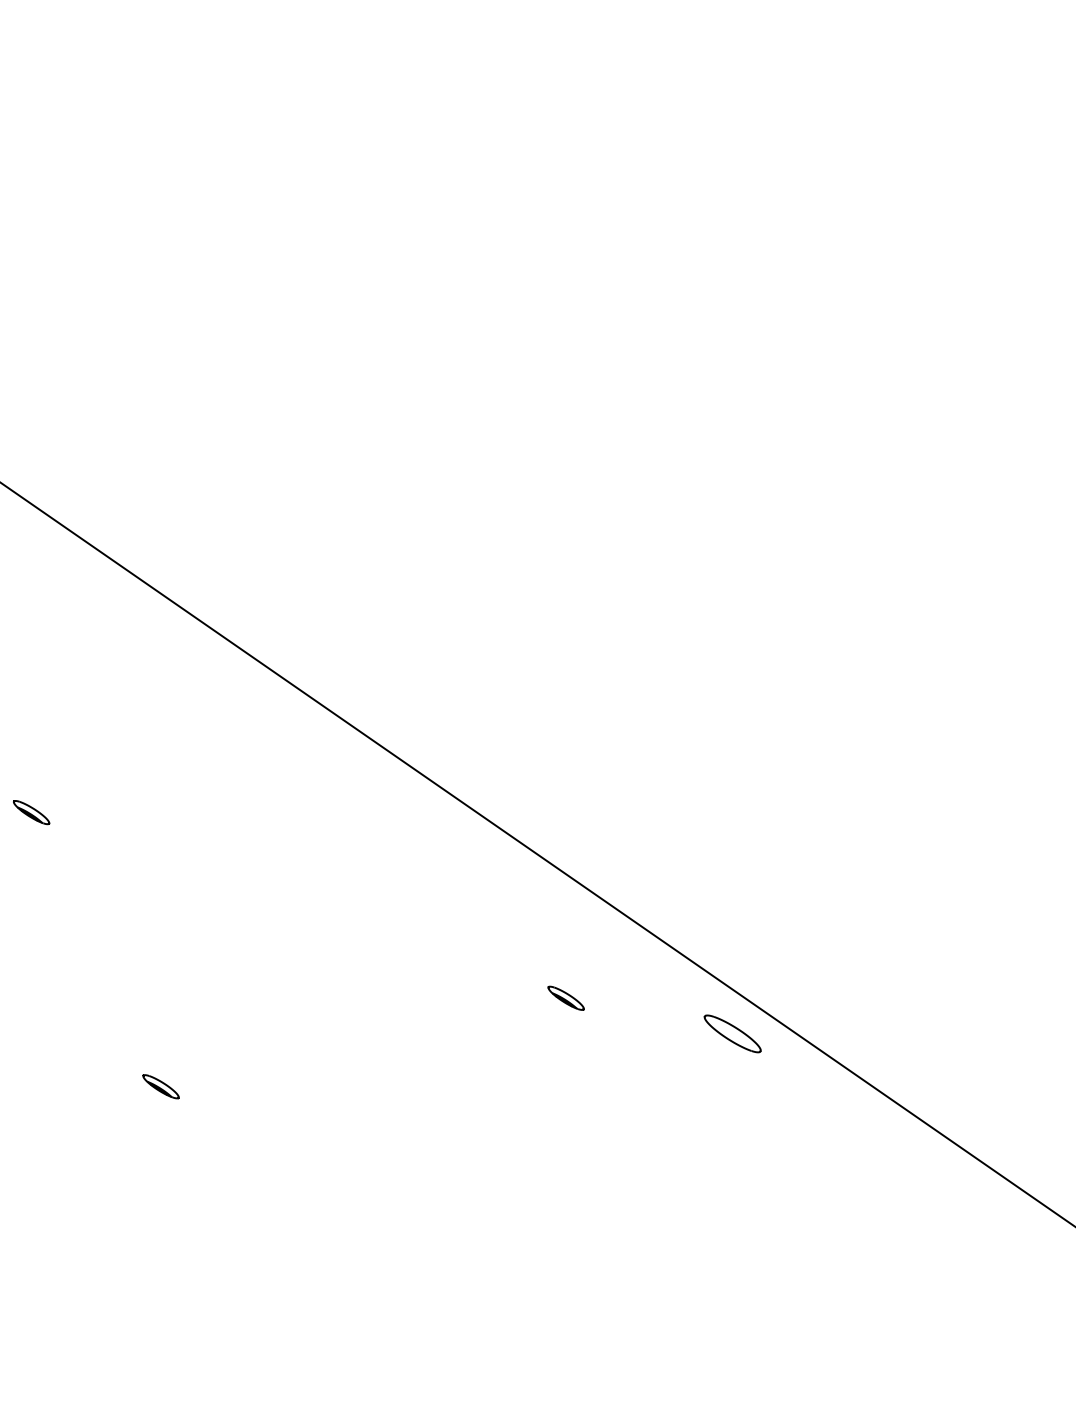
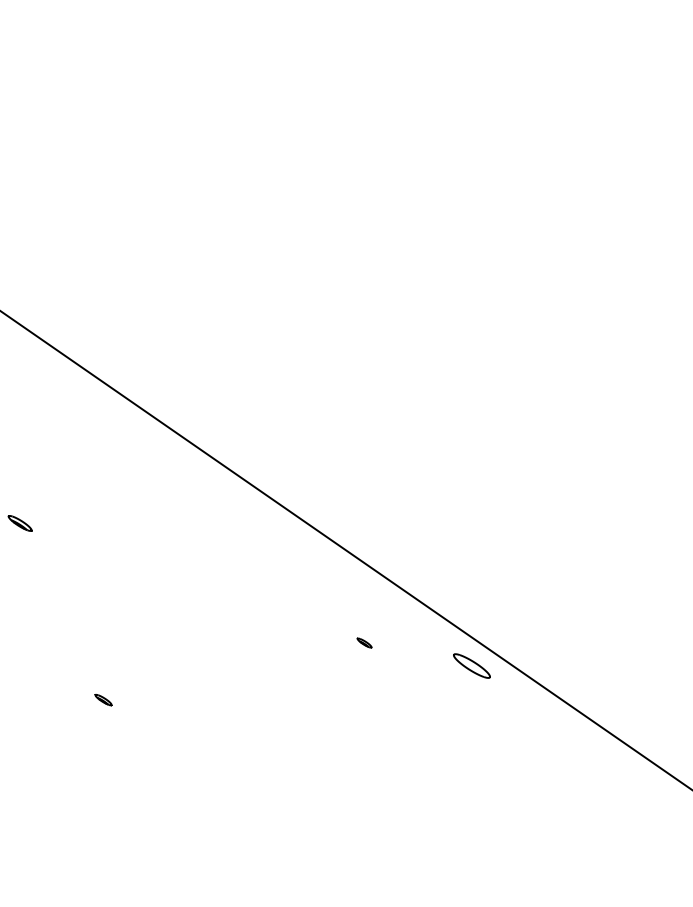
part: (565, 997) -> (364, 642), size x0.6
part: (160, 1085) -> (103, 699), size x0.7

